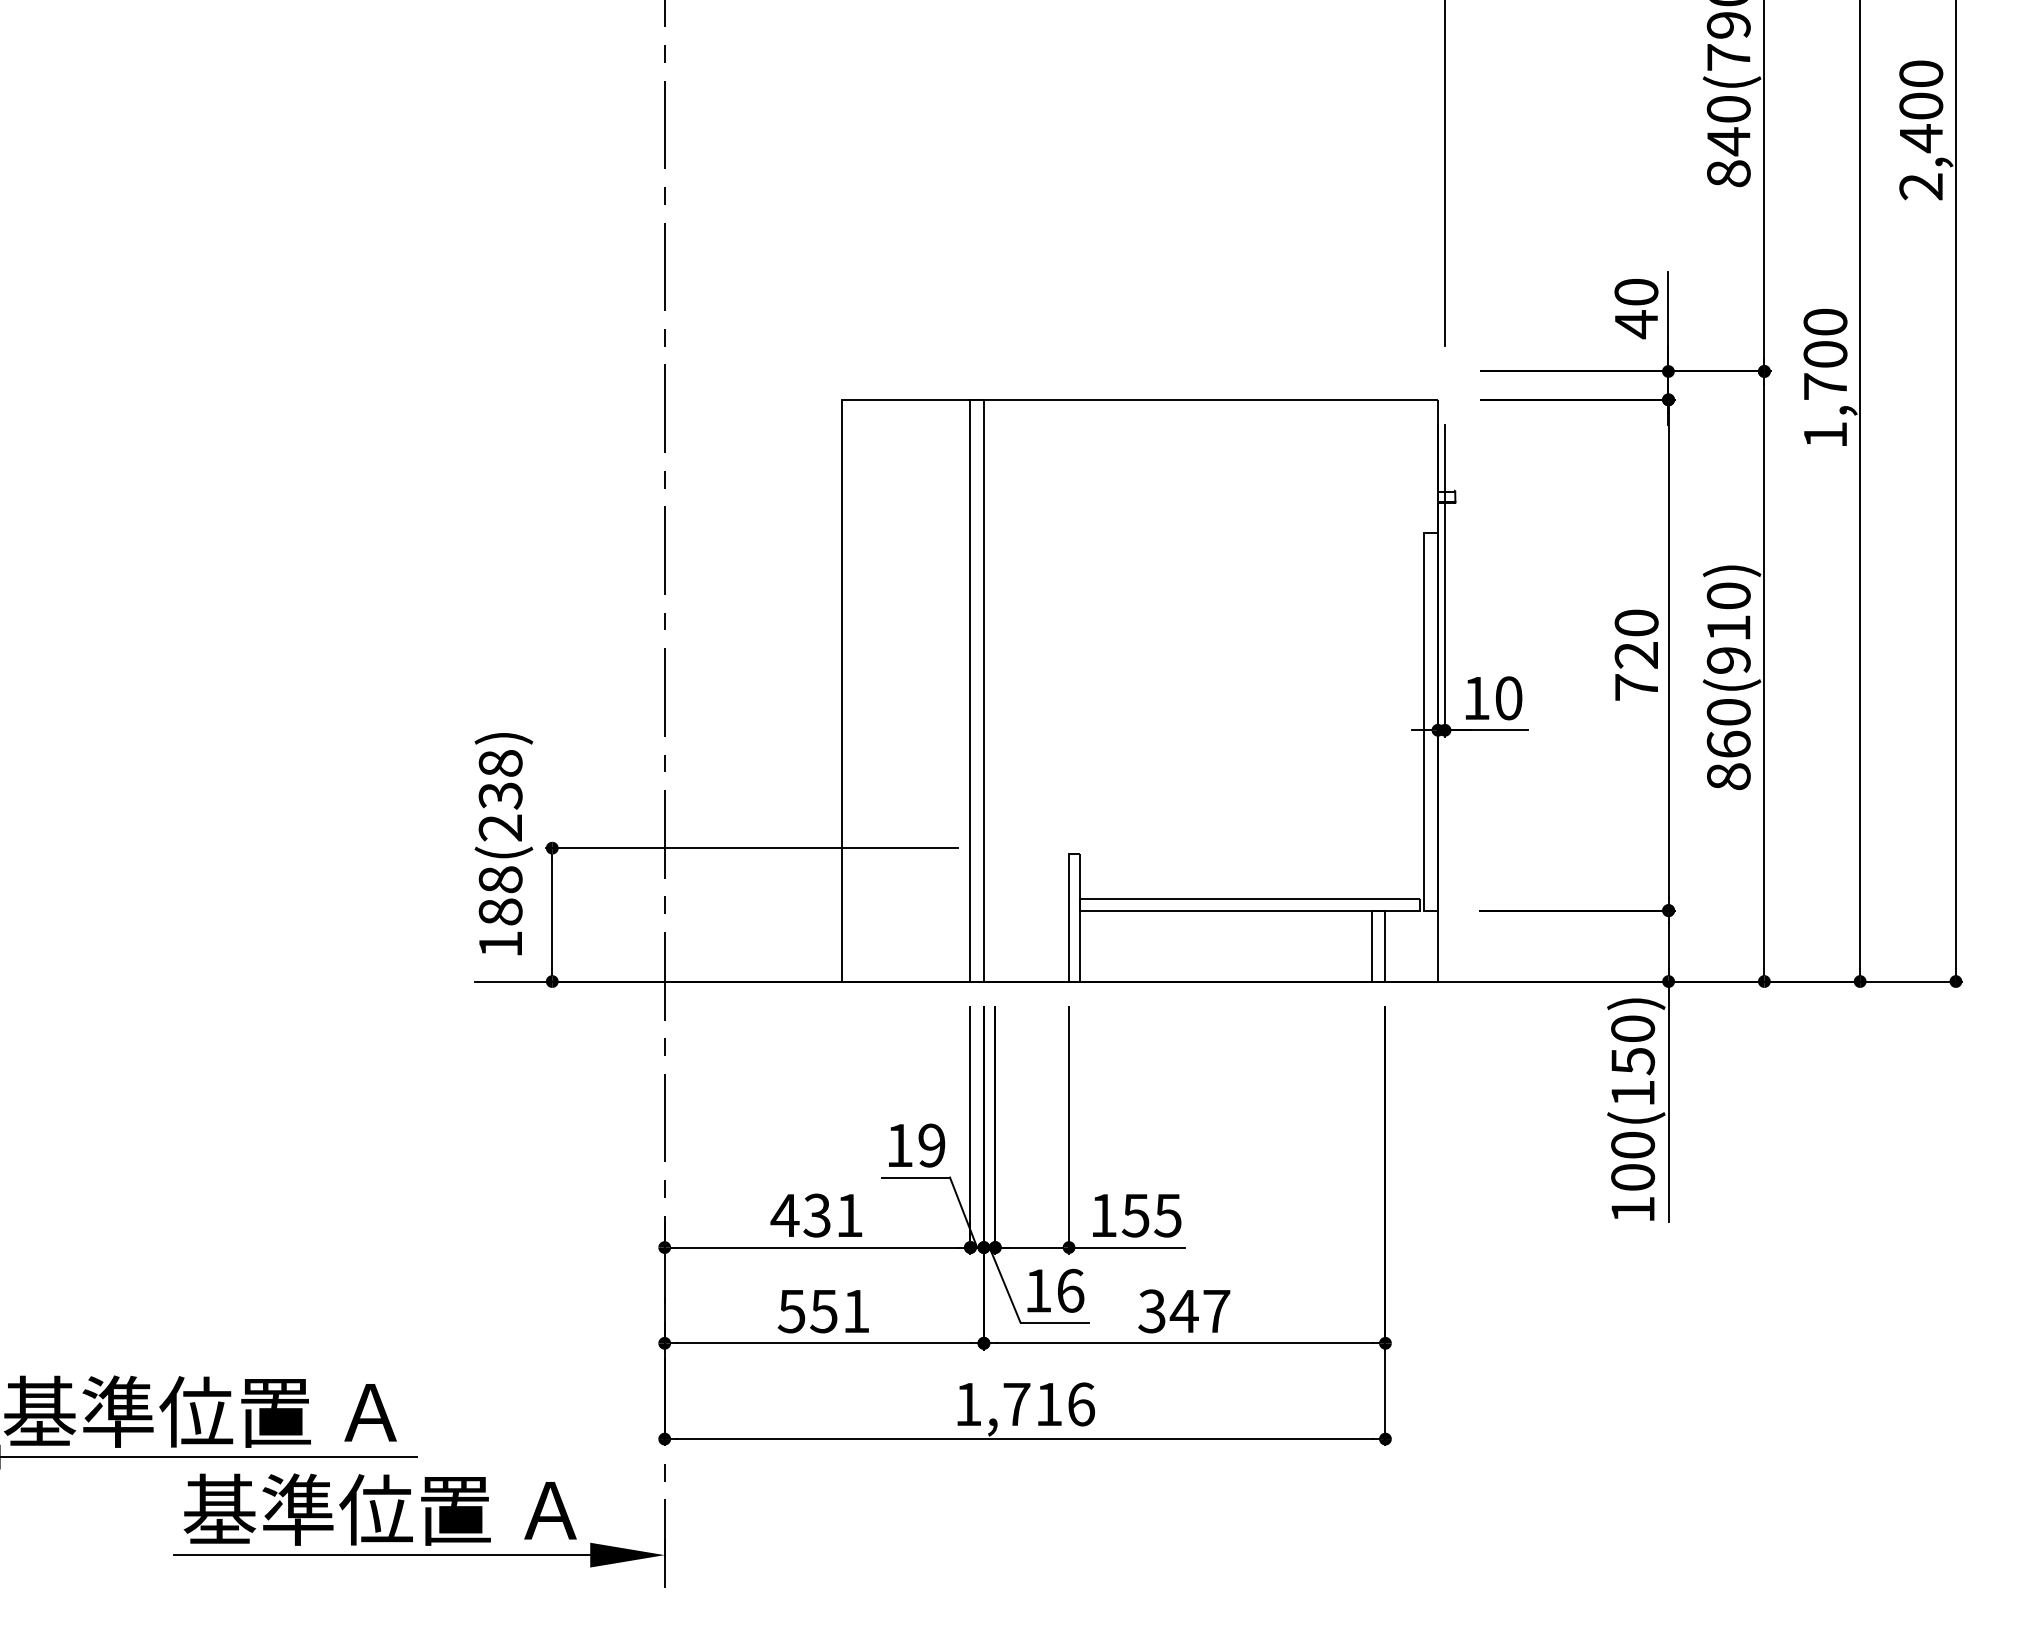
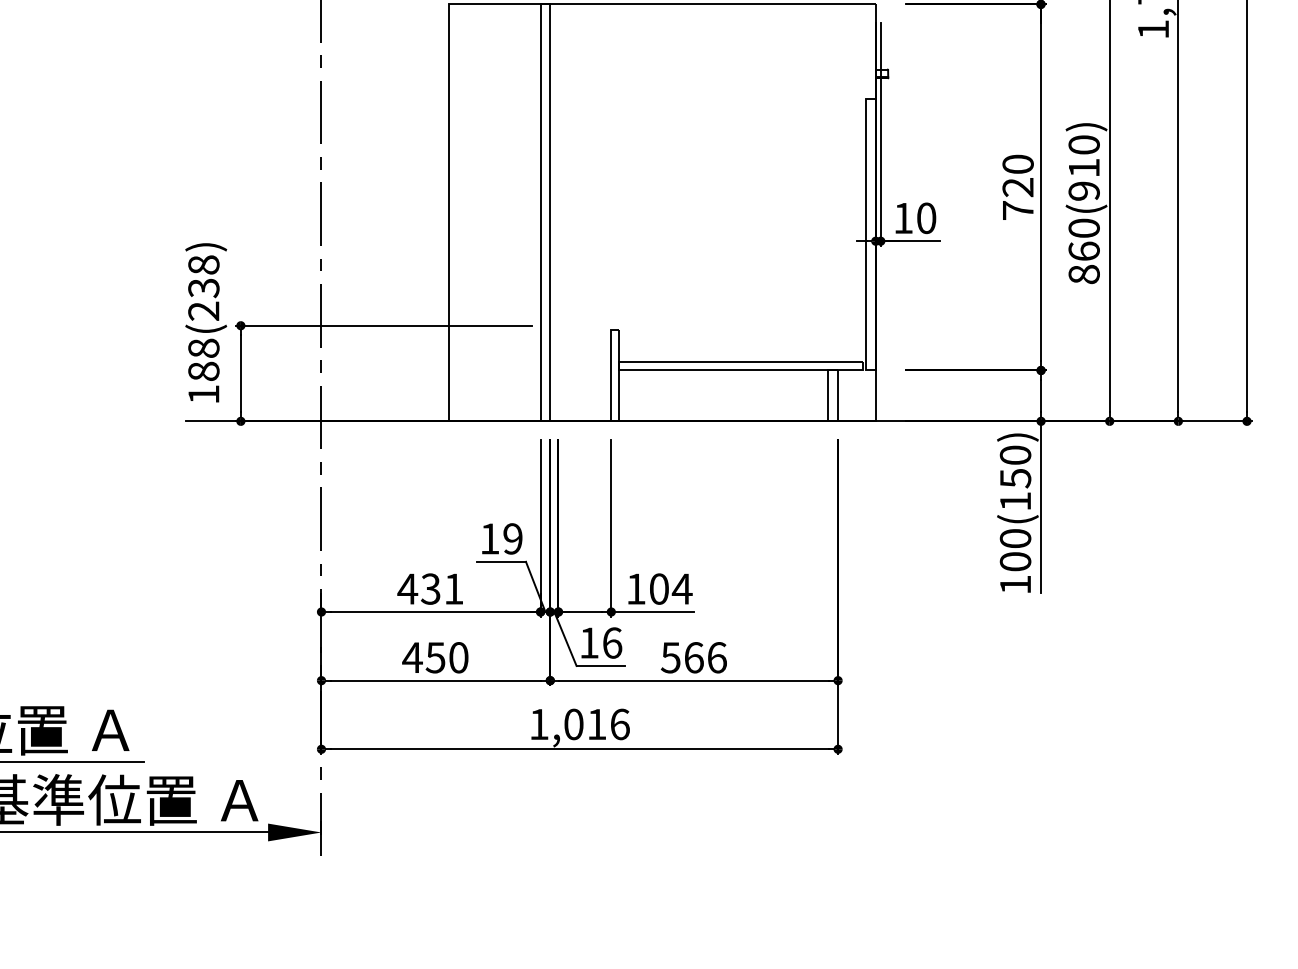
text: (1152, 1215) -> (671, 589), 155 -> 104
text: (823, 1311) -> (435, 657), 551 -> 450
text: (1184, 1311) -> (694, 657), 347 -> 566
text: (1016, 1404) -> (573, 724), 1,716 -> 1,016

